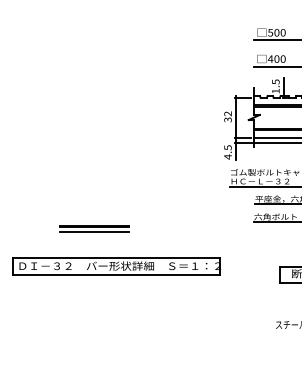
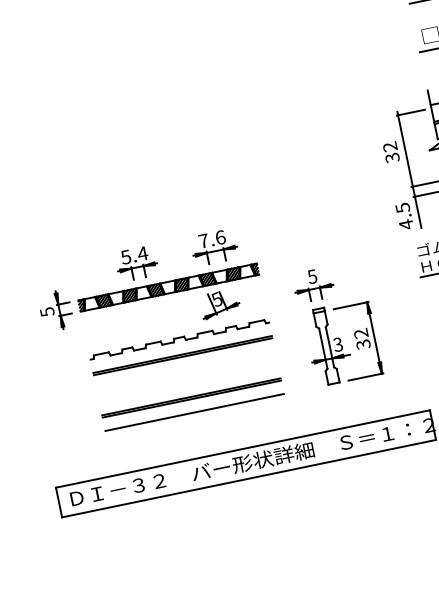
part: (84, 171) -> (152, 304), added
part: (180, 202) -> (337, 324), added
part: (94, 229) -> (192, 405), size x1.43

